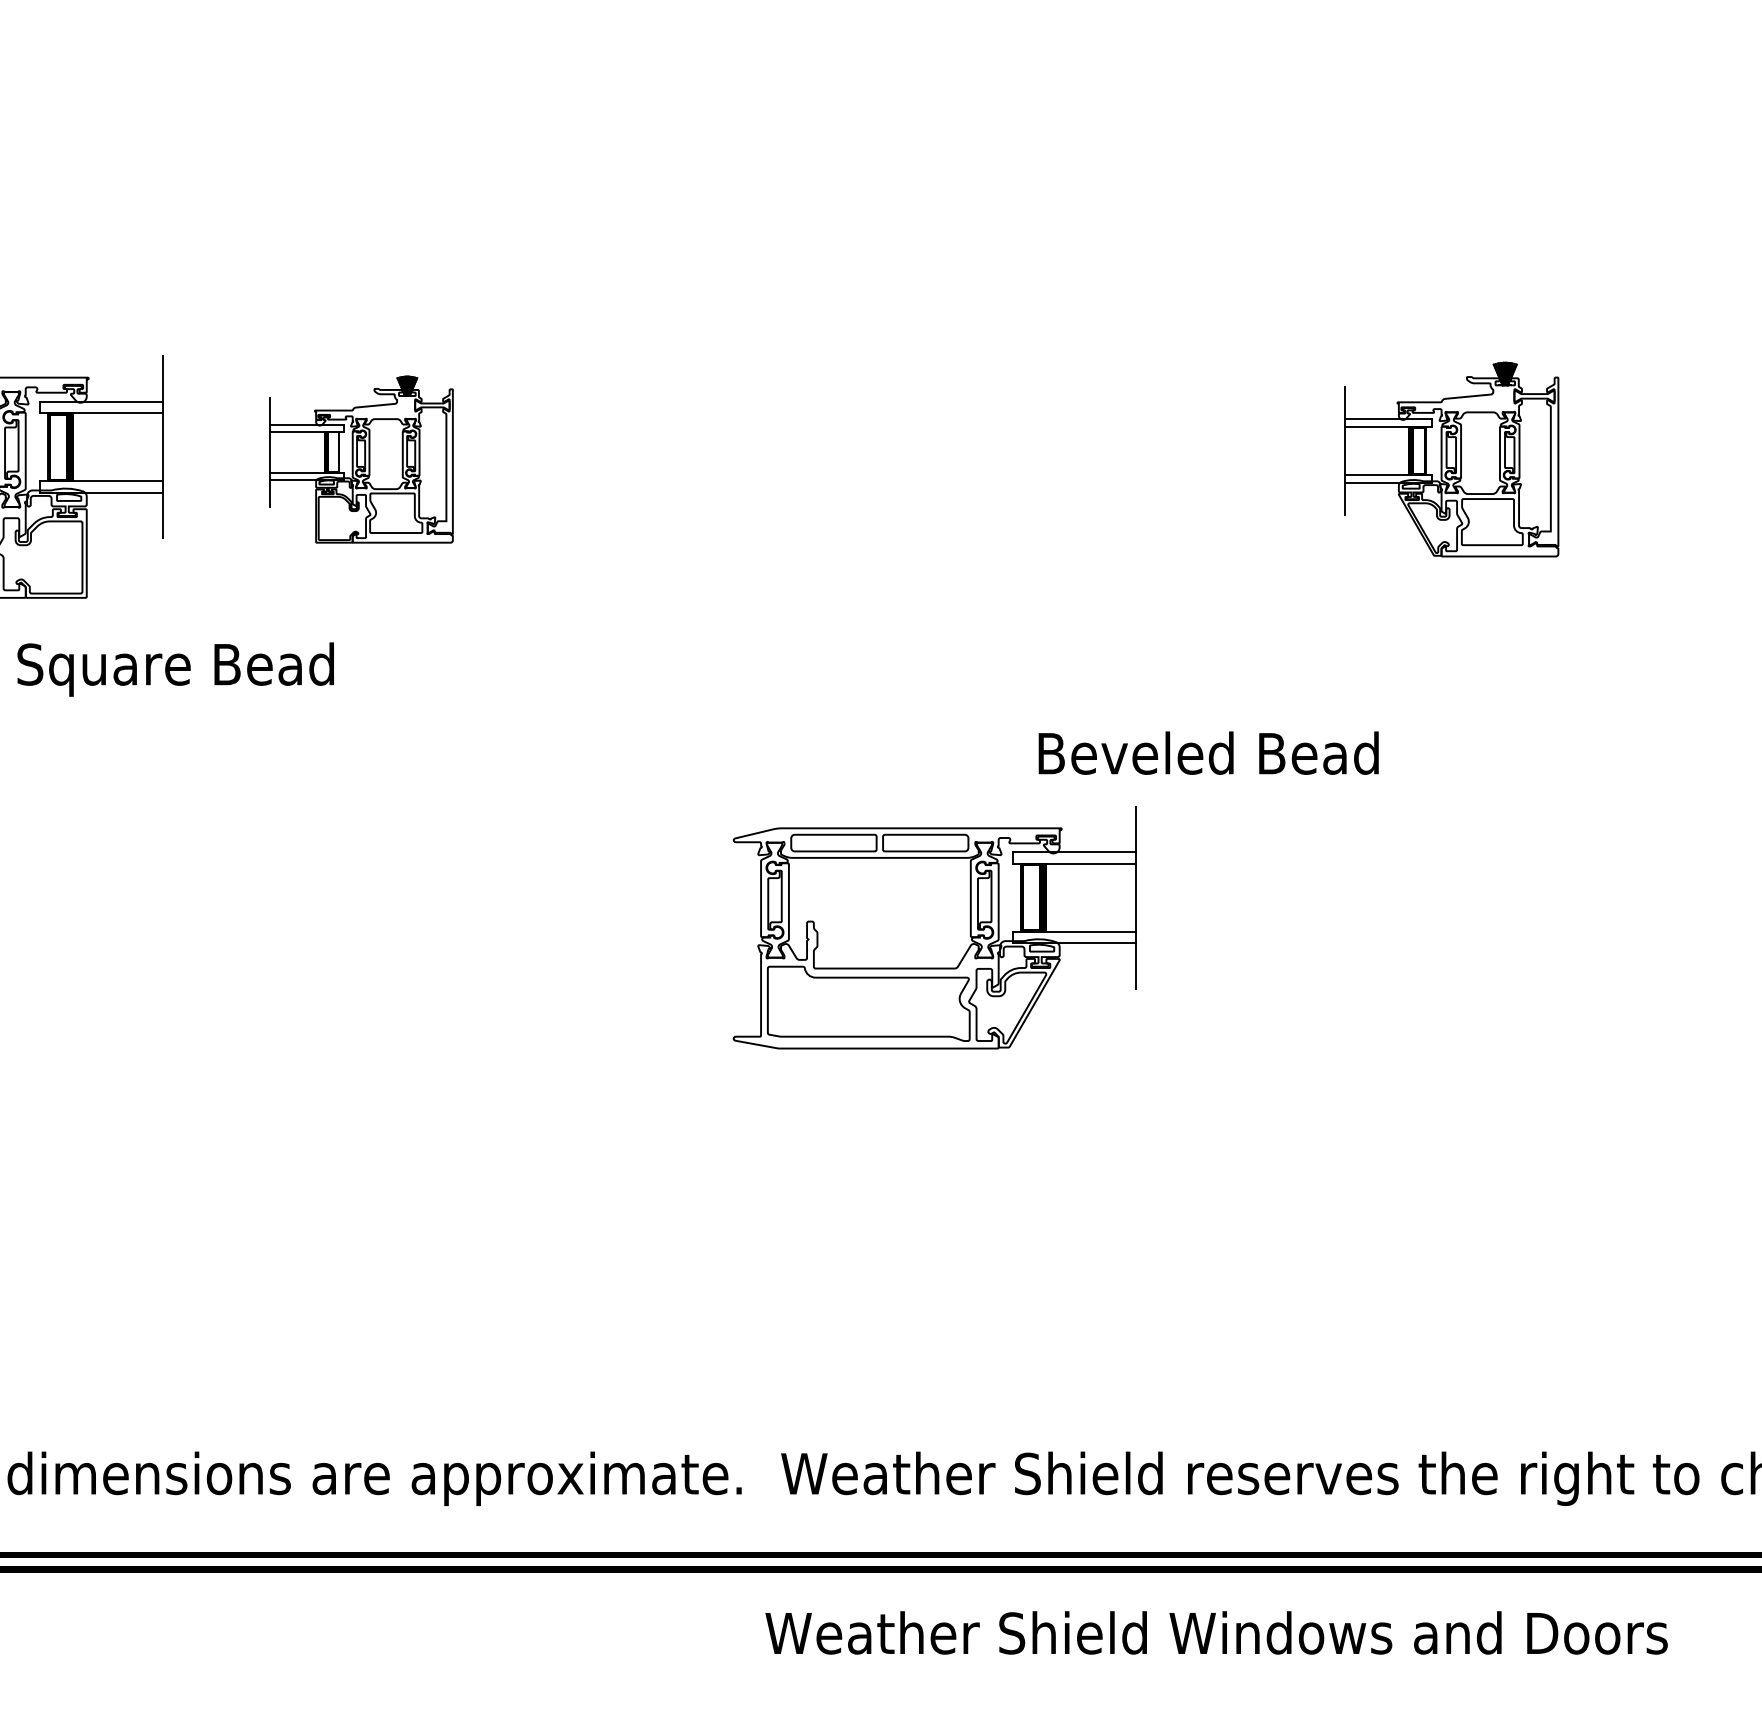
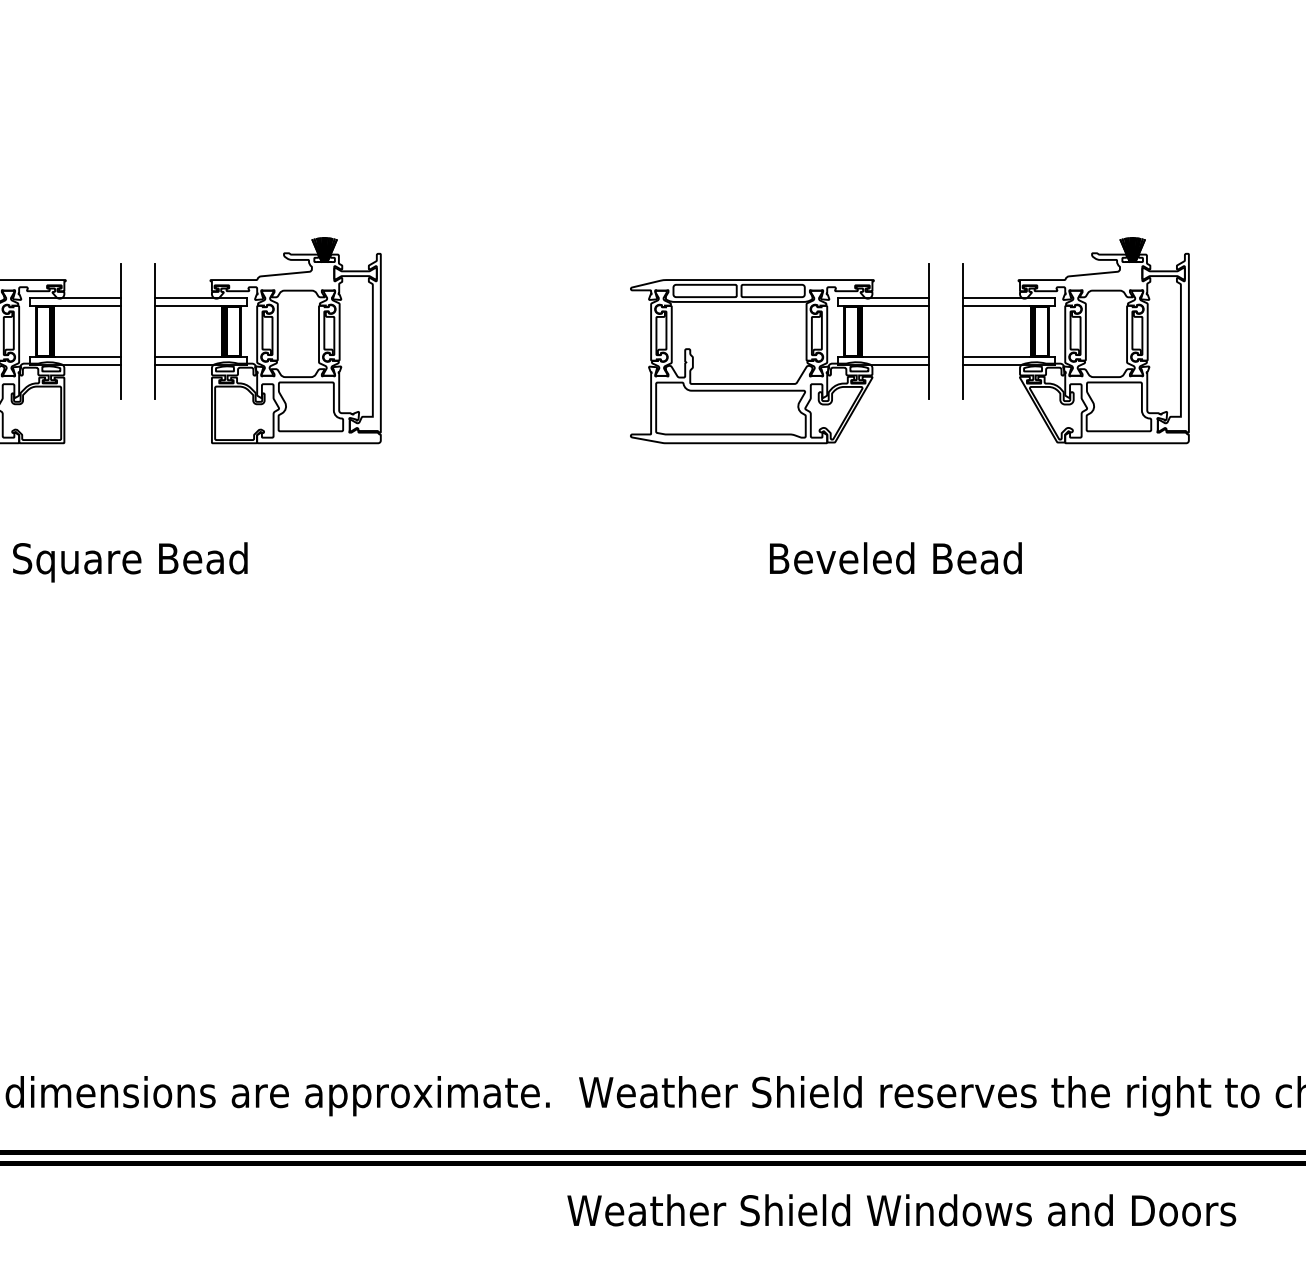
part: (360, 459) -> (267, 340), size x1.67
part: (1451, 459) -> (1075, 340), size x1.43
text: (175, 669) -> (130, 562), moved
part: (934, 927) -> (779, 353), moved

